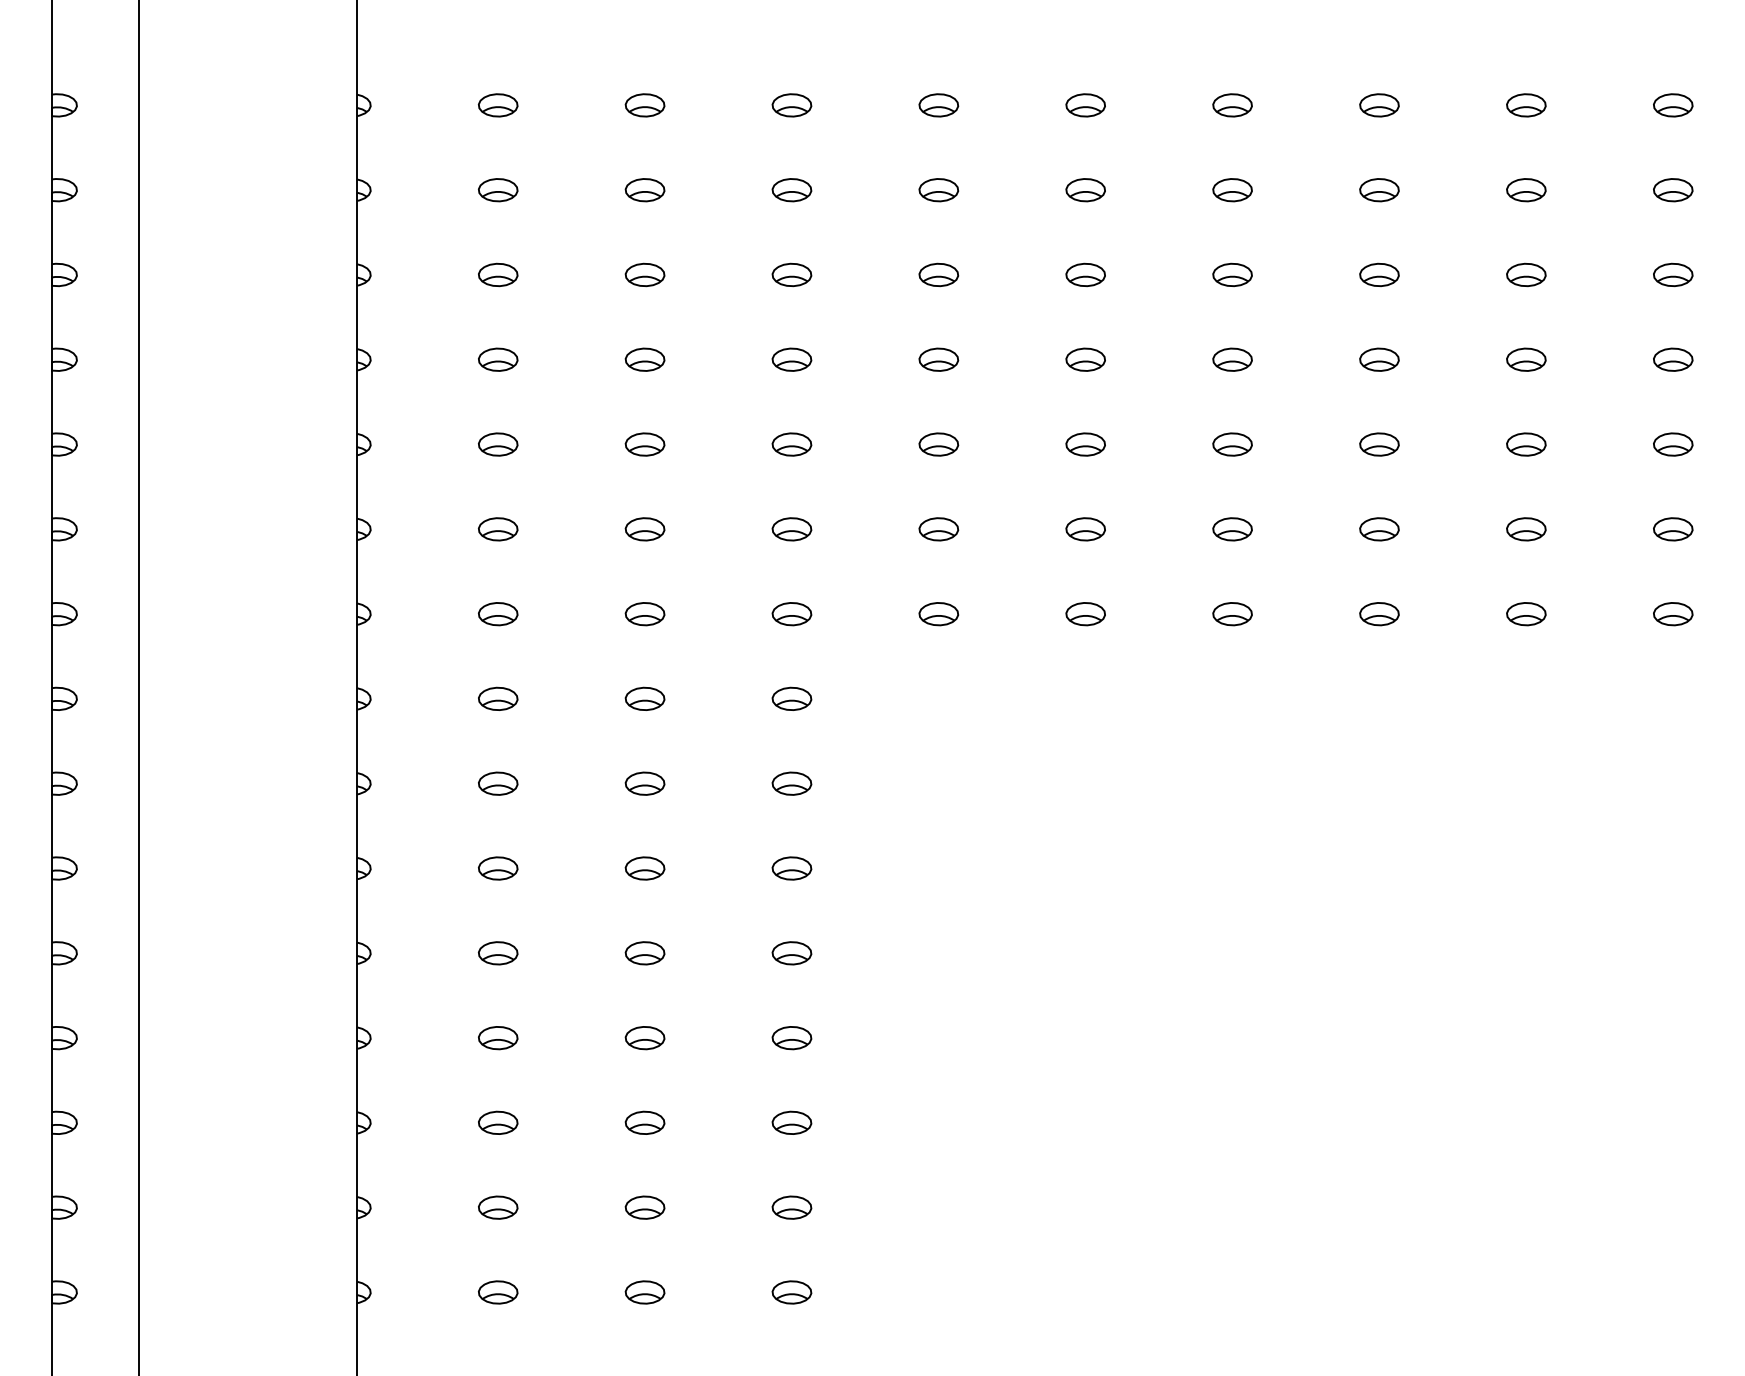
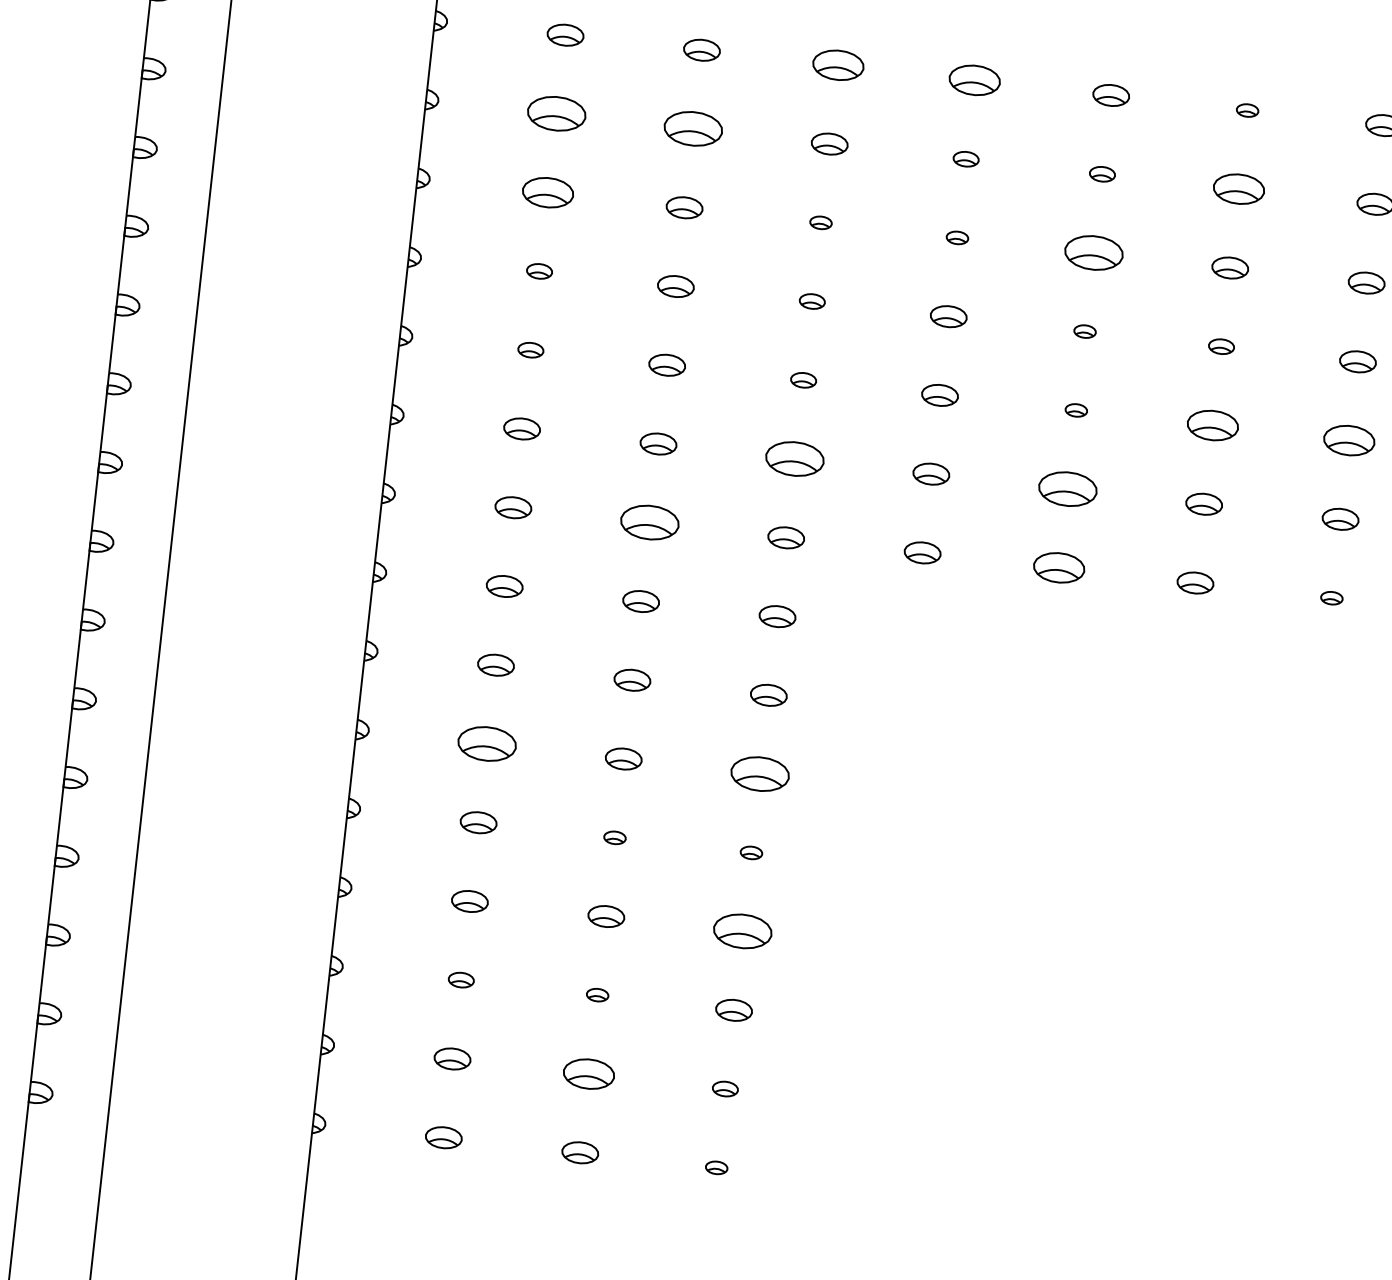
part: (791, 105) -> (837, 65), size x1.4
part: (938, 105) -> (974, 80), size x1.4
part: (1232, 105) -> (1247, 110), size x0.6
part: (498, 190) -> (557, 114), size x1.6
part: (644, 190) -> (692, 129), size x1.6
part: (938, 190) -> (965, 159), size x0.7
part: (1085, 190) -> (1102, 174), size x0.7
part: (1232, 190) -> (1238, 189), size x1.4
part: (498, 274) -> (548, 192), size x1.4
part: (791, 274) -> (820, 222), size x0.6
part: (938, 274) -> (957, 237), size x0.6
part: (1085, 274) -> (1093, 252), size x1.6
part: (498, 359) -> (539, 271), size x0.7
part: (791, 359) -> (811, 301), size x0.7
part: (1085, 359) -> (1084, 331), size x0.6
part: (1232, 359) -> (1221, 346), size x0.7
part: (498, 444) -> (531, 350), size x0.7
part: (791, 444) -> (803, 380), size x0.7
part: (1085, 444) -> (1076, 410), size x0.6
part: (1232, 444) -> (1212, 425), size x1.4
part: (1379, 444) -> (1349, 440), size x1.4
part: (791, 529) -> (794, 459), size x1.6
part: (1085, 529) -> (1067, 489), size x1.6
part: (644, 614) -> (649, 523), size x1.6
part: (1085, 614) -> (1058, 568), size x1.4
part: (1379, 614) -> (1331, 598), size x0.6
part: (498, 868) -> (487, 744), size x1.6
part: (791, 868) -> (759, 774), size x1.6
part: (644, 953) -> (614, 837), size x0.6
part: (791, 953) -> (751, 852), size x0.6
part: (791, 1038) -> (742, 931), size x1.6
part: (498, 1122) -> (461, 979), size x0.7
part: (644, 1122) -> (597, 994), size x0.6
part: (644, 1207) -> (588, 1073), size x1.4
part: (791, 1207) -> (724, 1088), size x0.7
part: (791, 1292) -> (716, 1167), size x0.6

